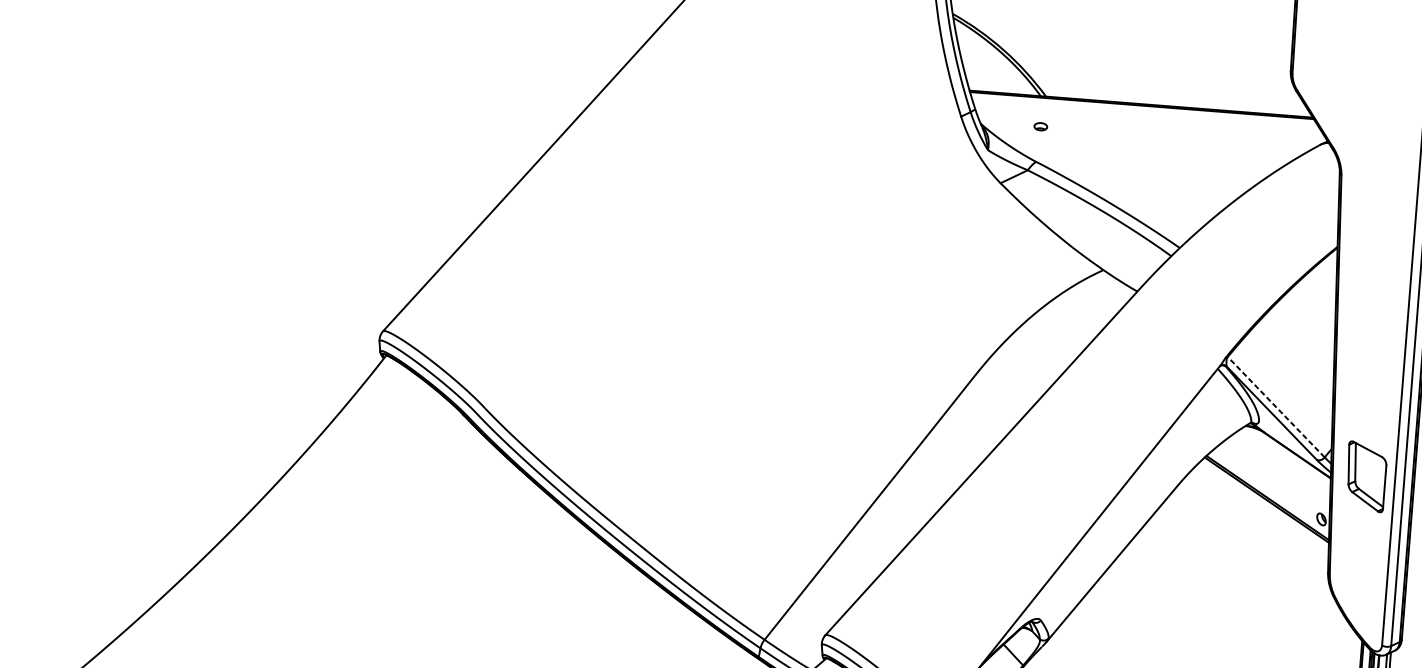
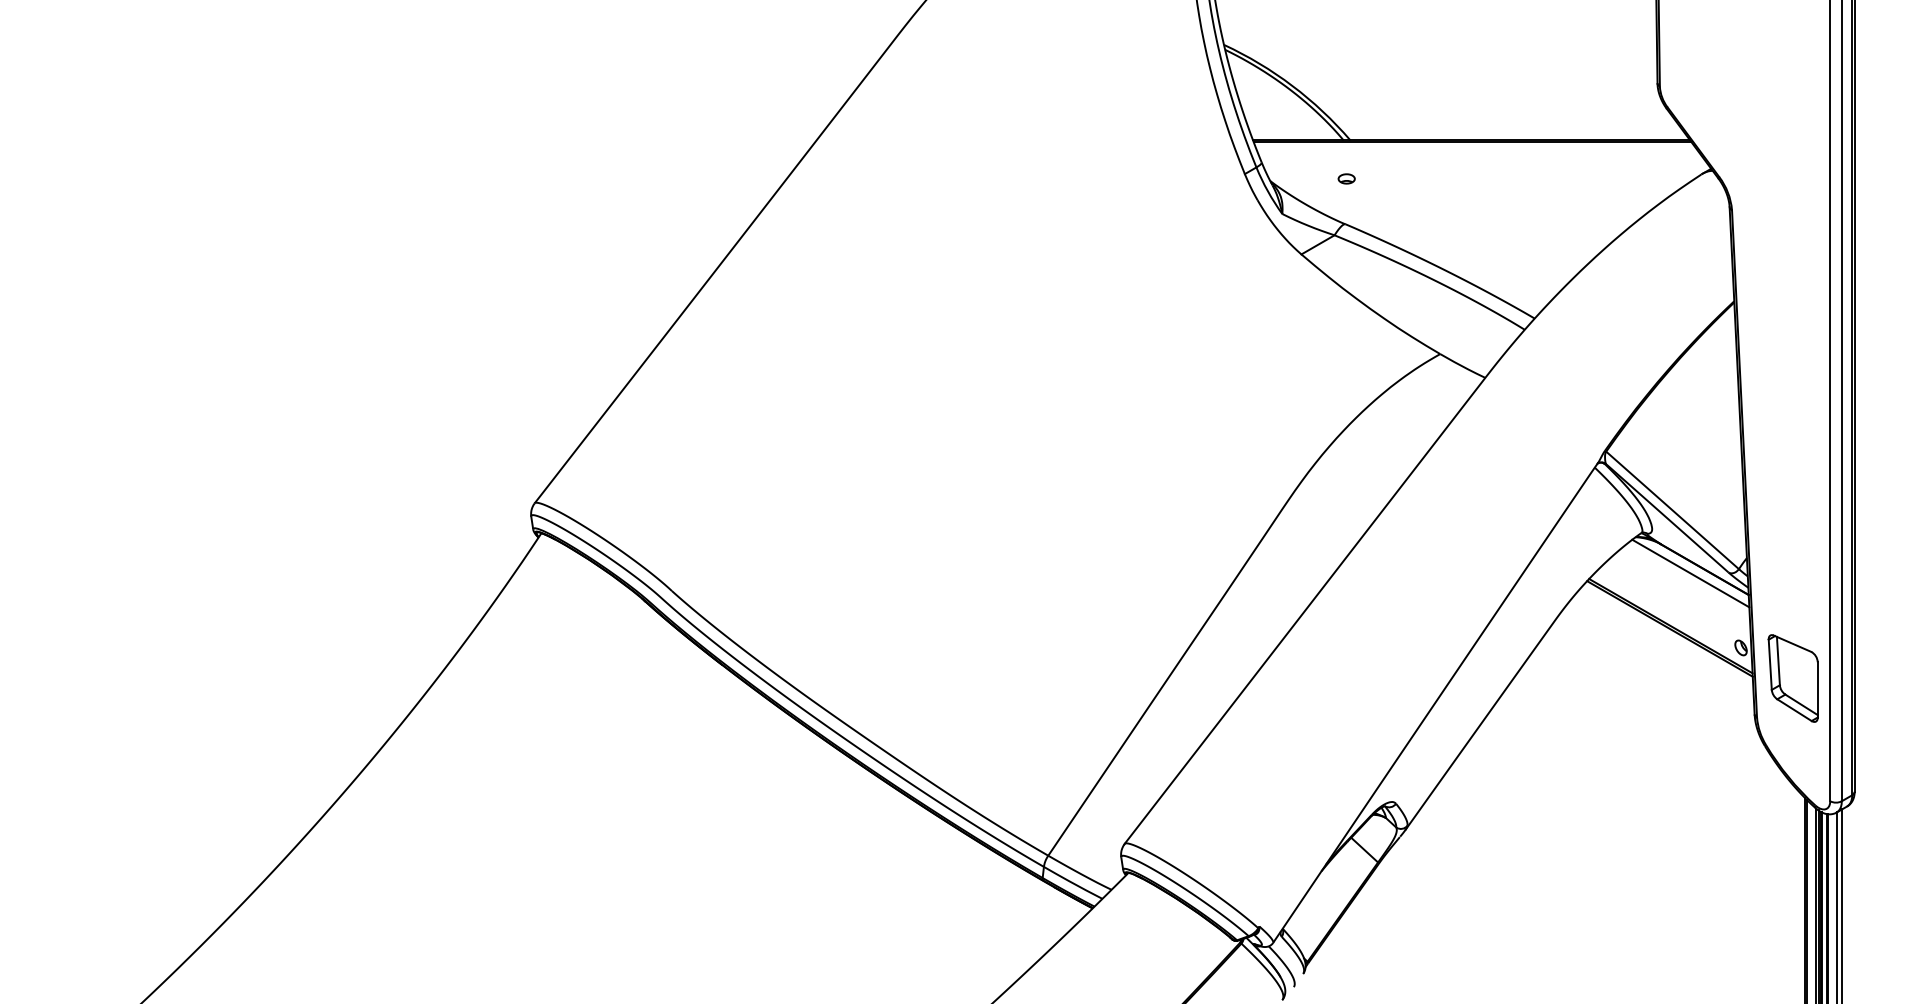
line: (1276, 408) -> (1673, 511), dashed -> solid
line: (1286, 457) -> (1690, 573), added
part: (1365, 476) -> (1792, 678), moved

